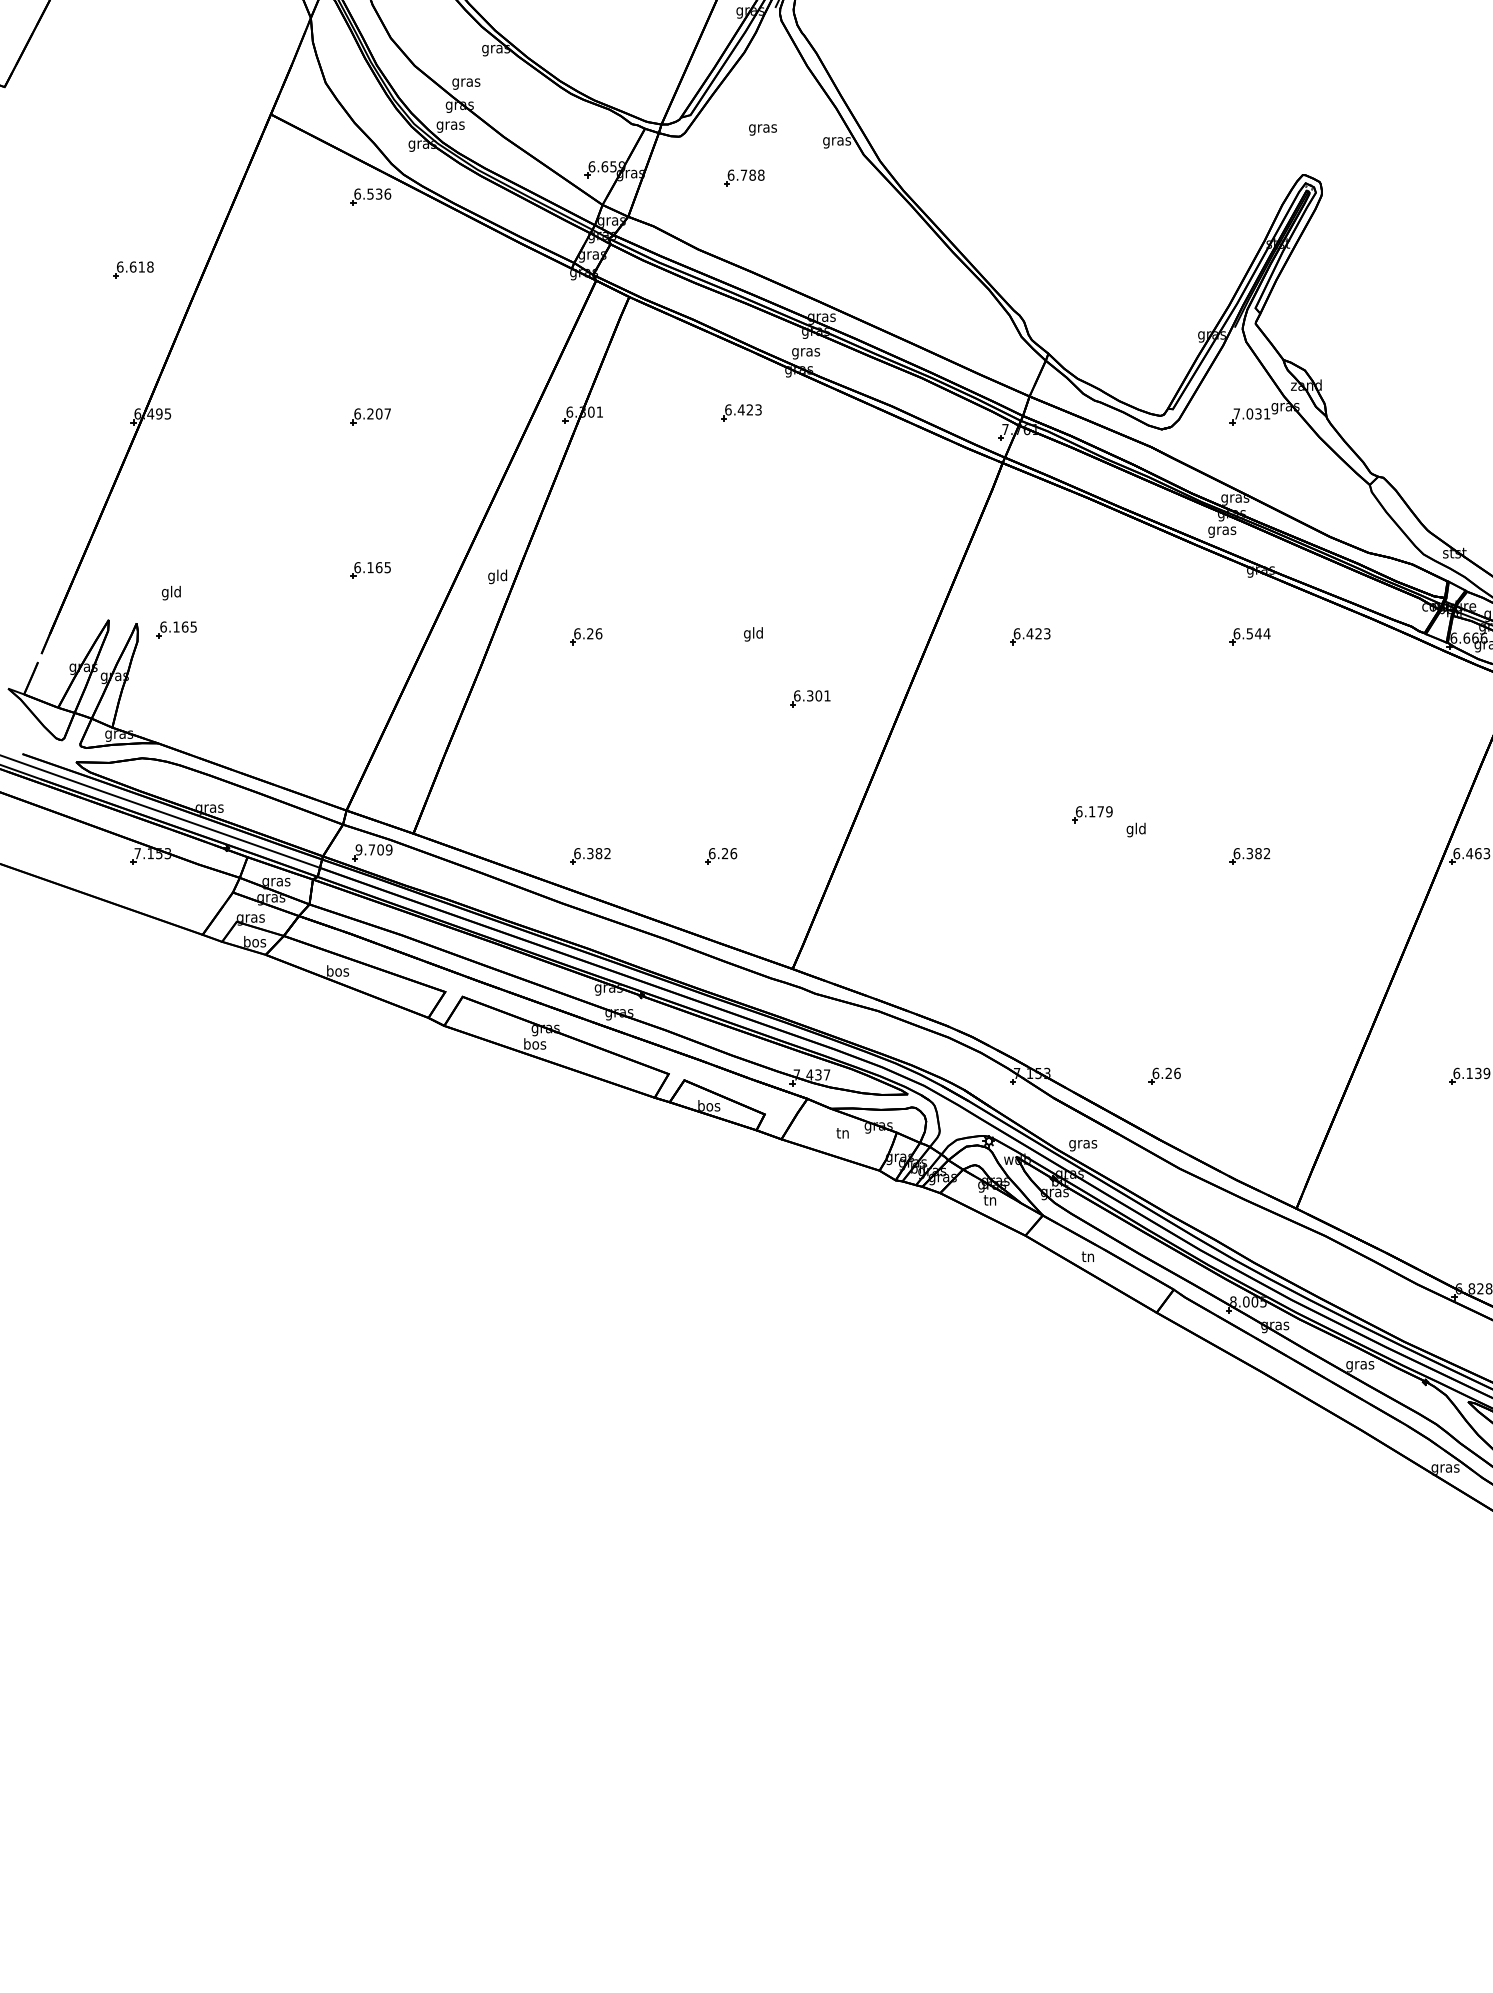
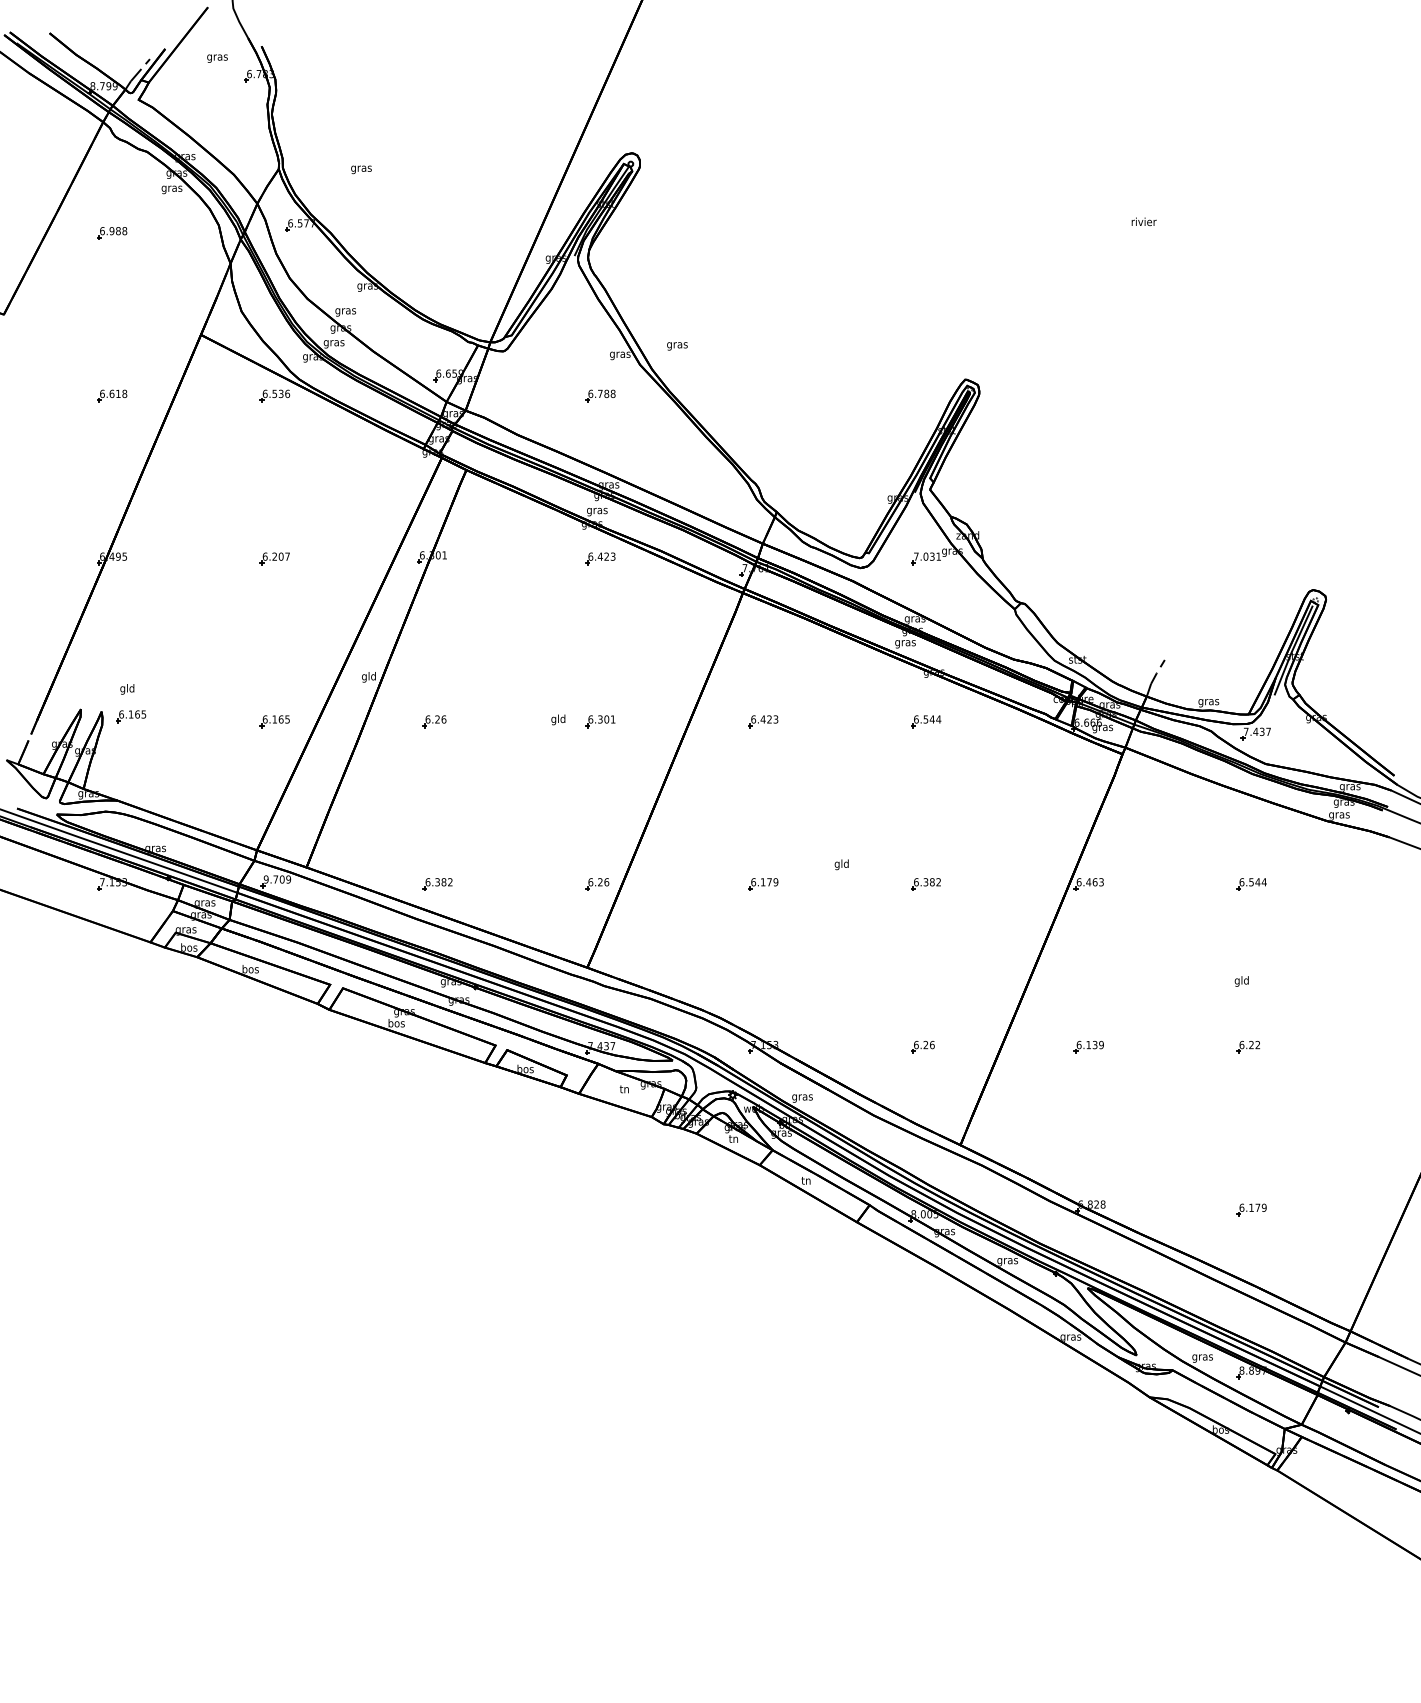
text: (763, 130) -> (677, 346), moved
part: (744, 177) -> (600, 395), moved
part: (133, 269) -> (112, 395), moved
part: (741, 412) -> (600, 558), moved
part: (370, 570) -> (274, 721), moved
part: (810, 698) -> (600, 721), moved
part: (1092, 814) -> (763, 884), moved
part: (721, 856) -> (597, 884), moved
part: (1164, 1076) -> (922, 1047), moved

